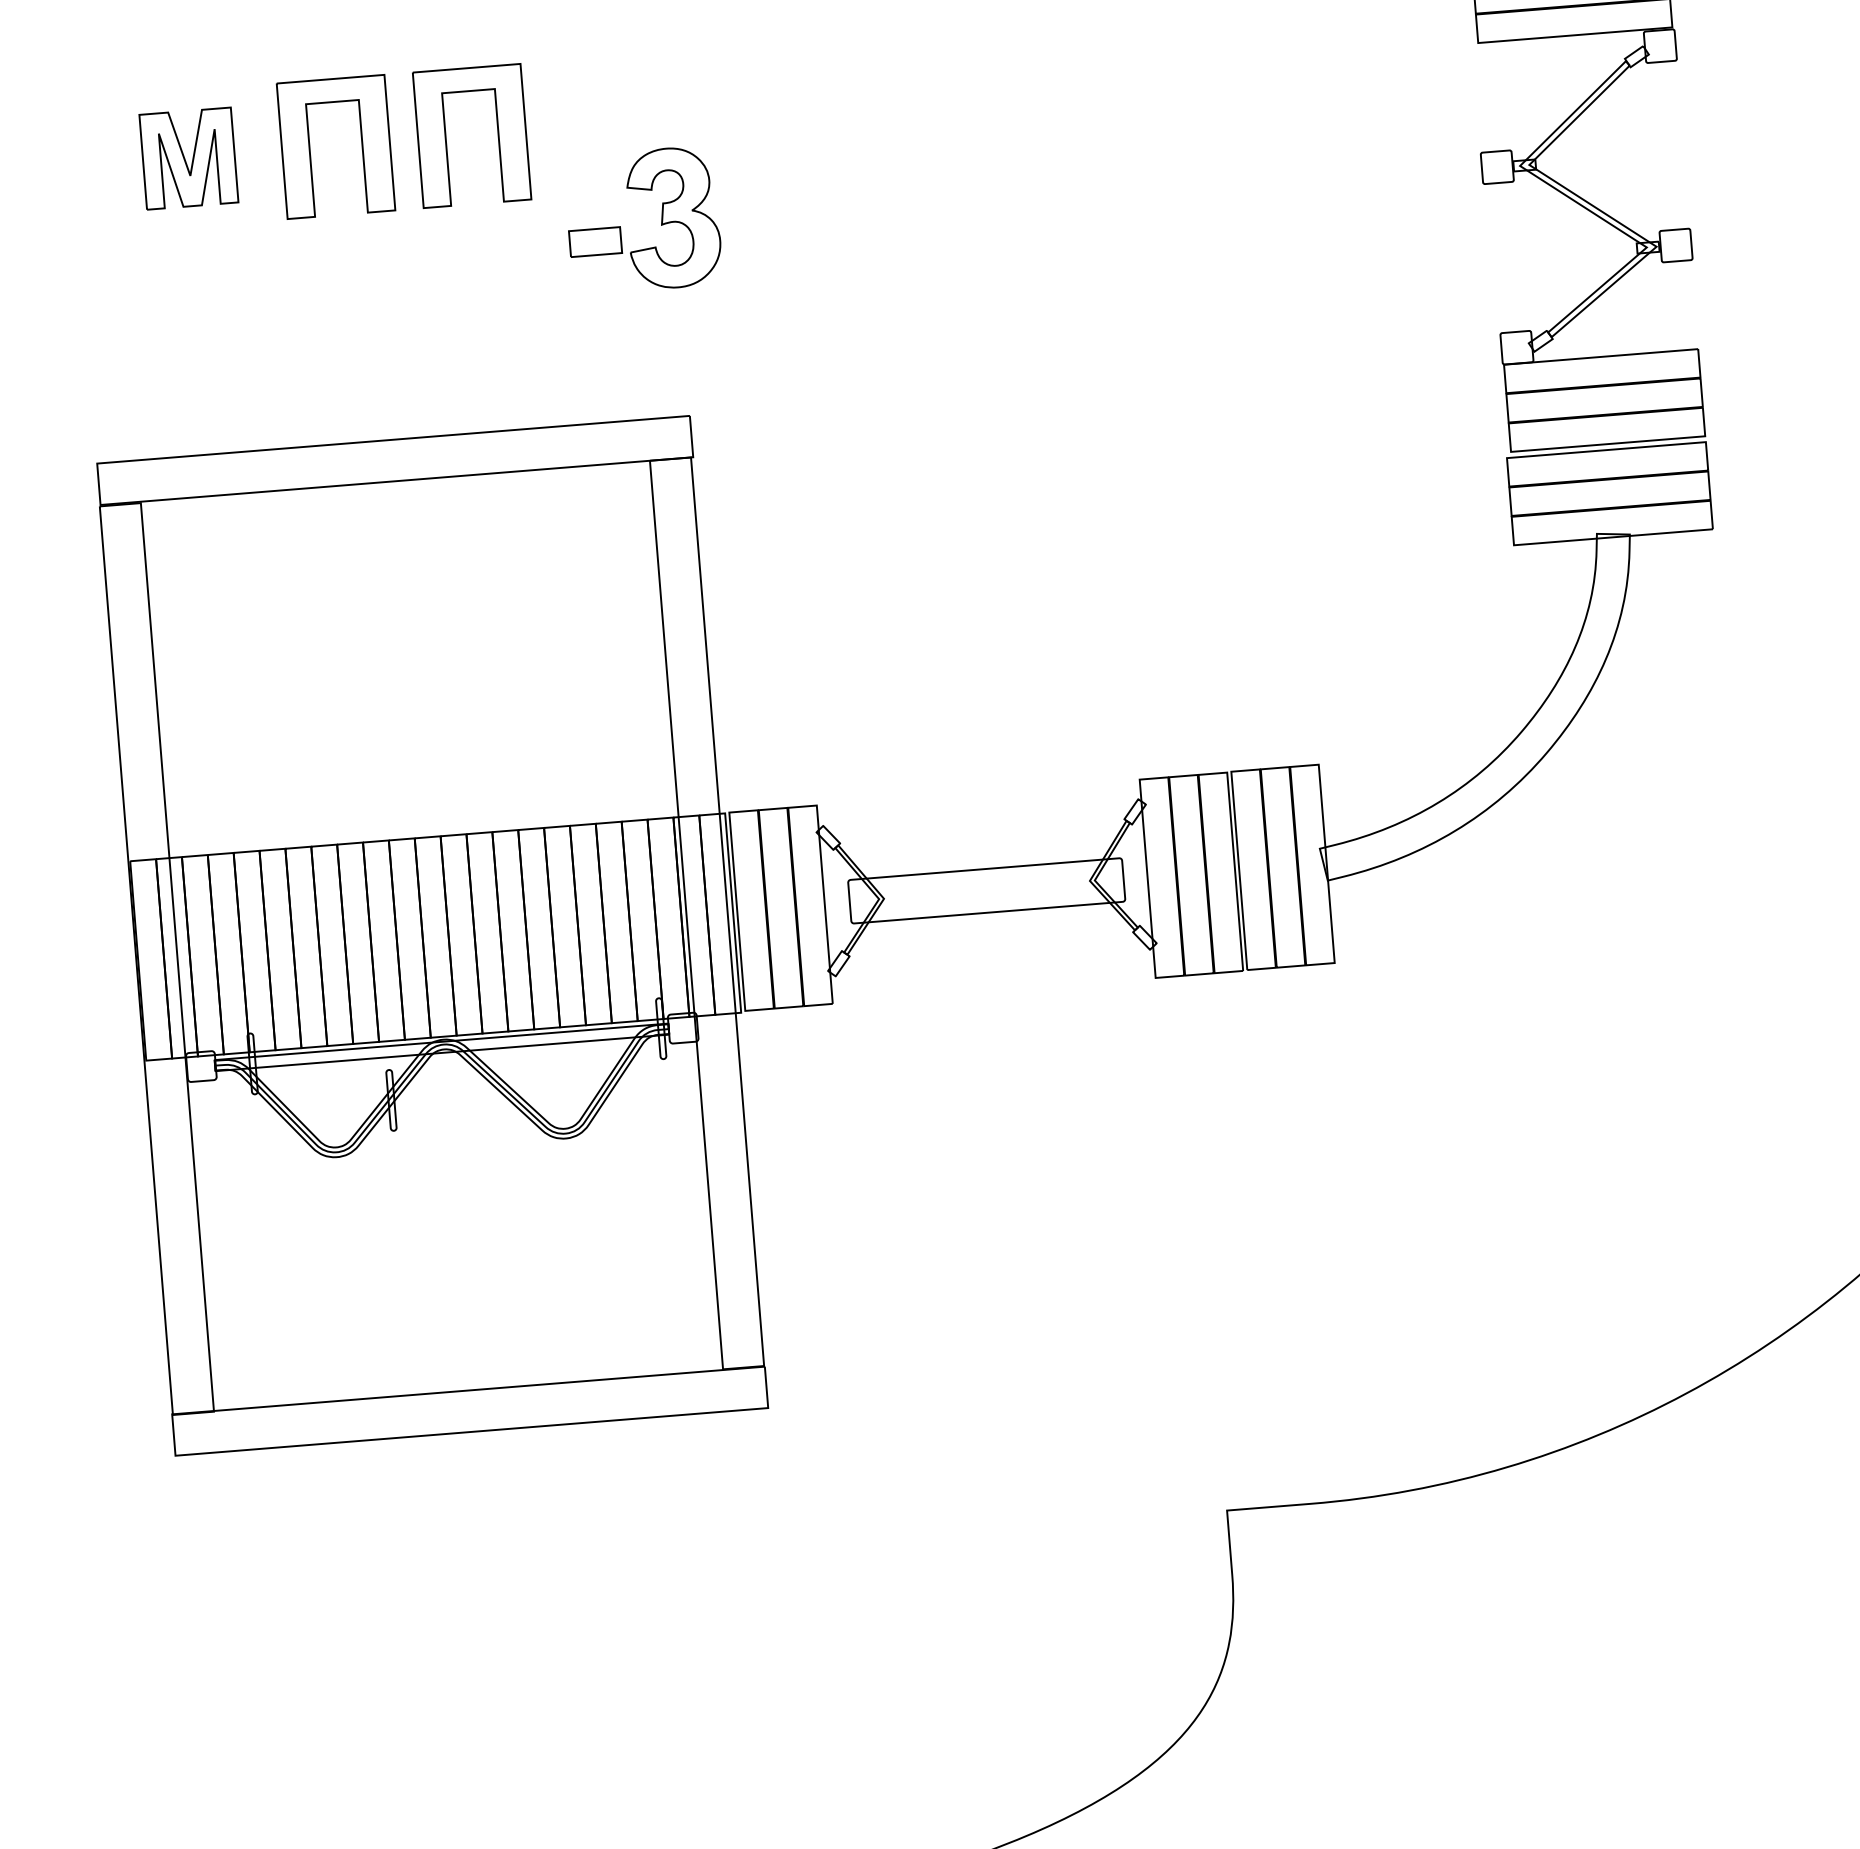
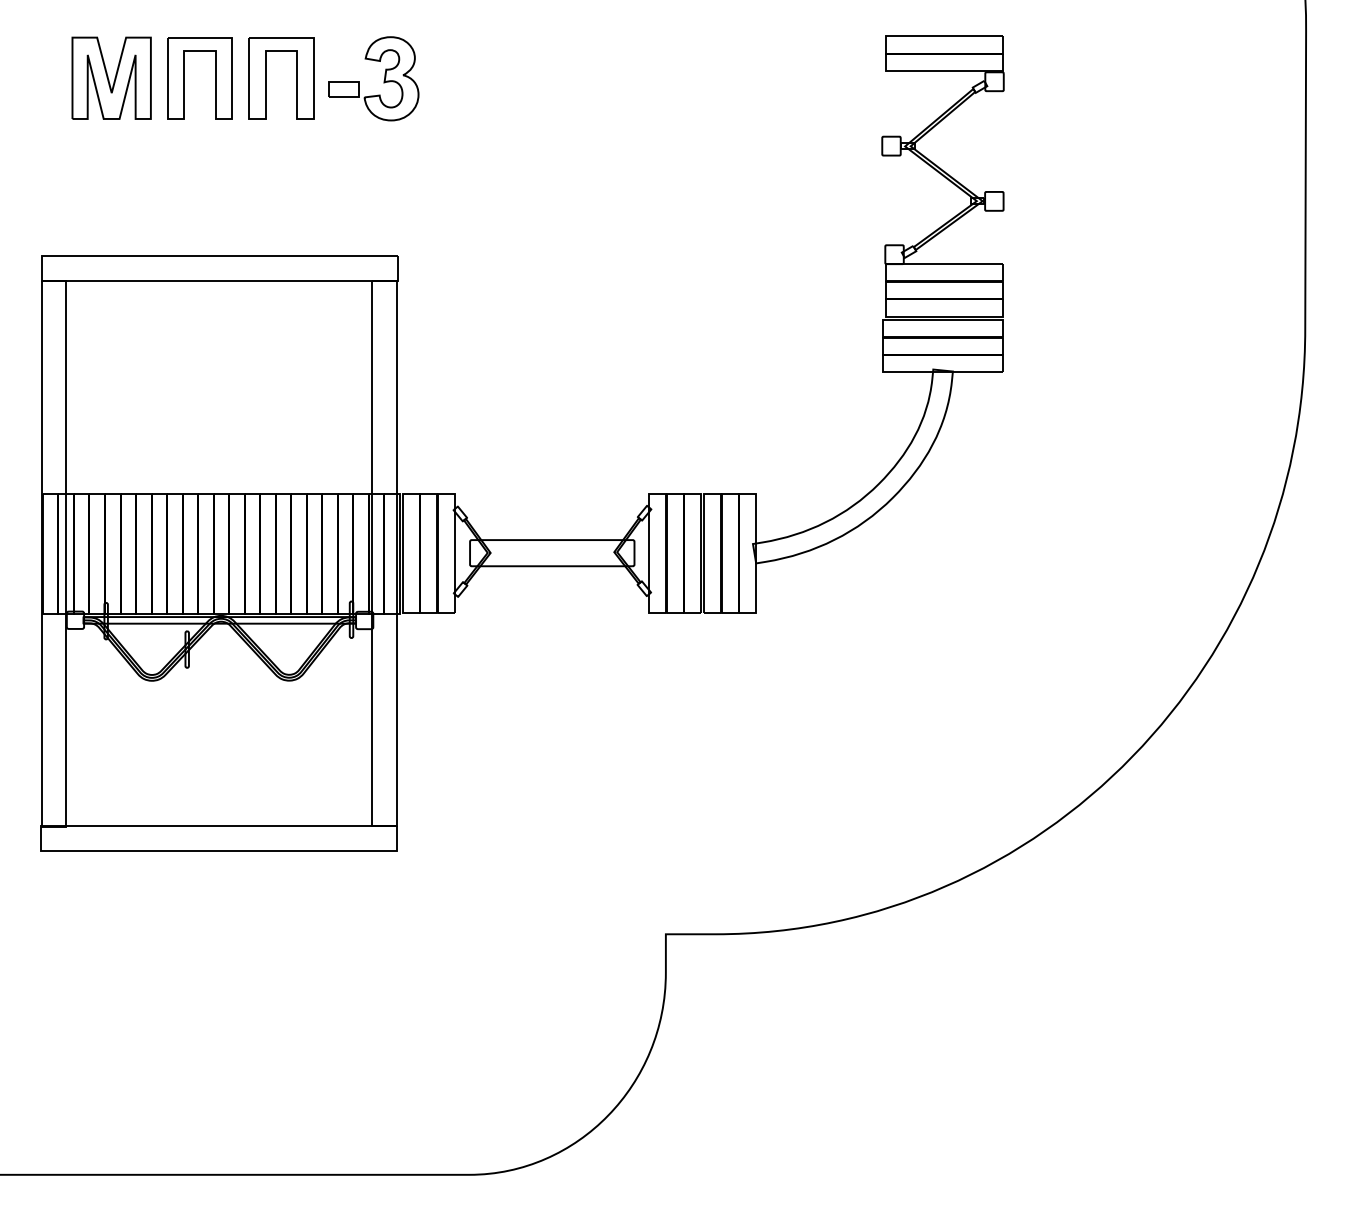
part: (188, 157) -> (111, 77), size x1.43
part: (659, 221) -> (383, 80), moved

